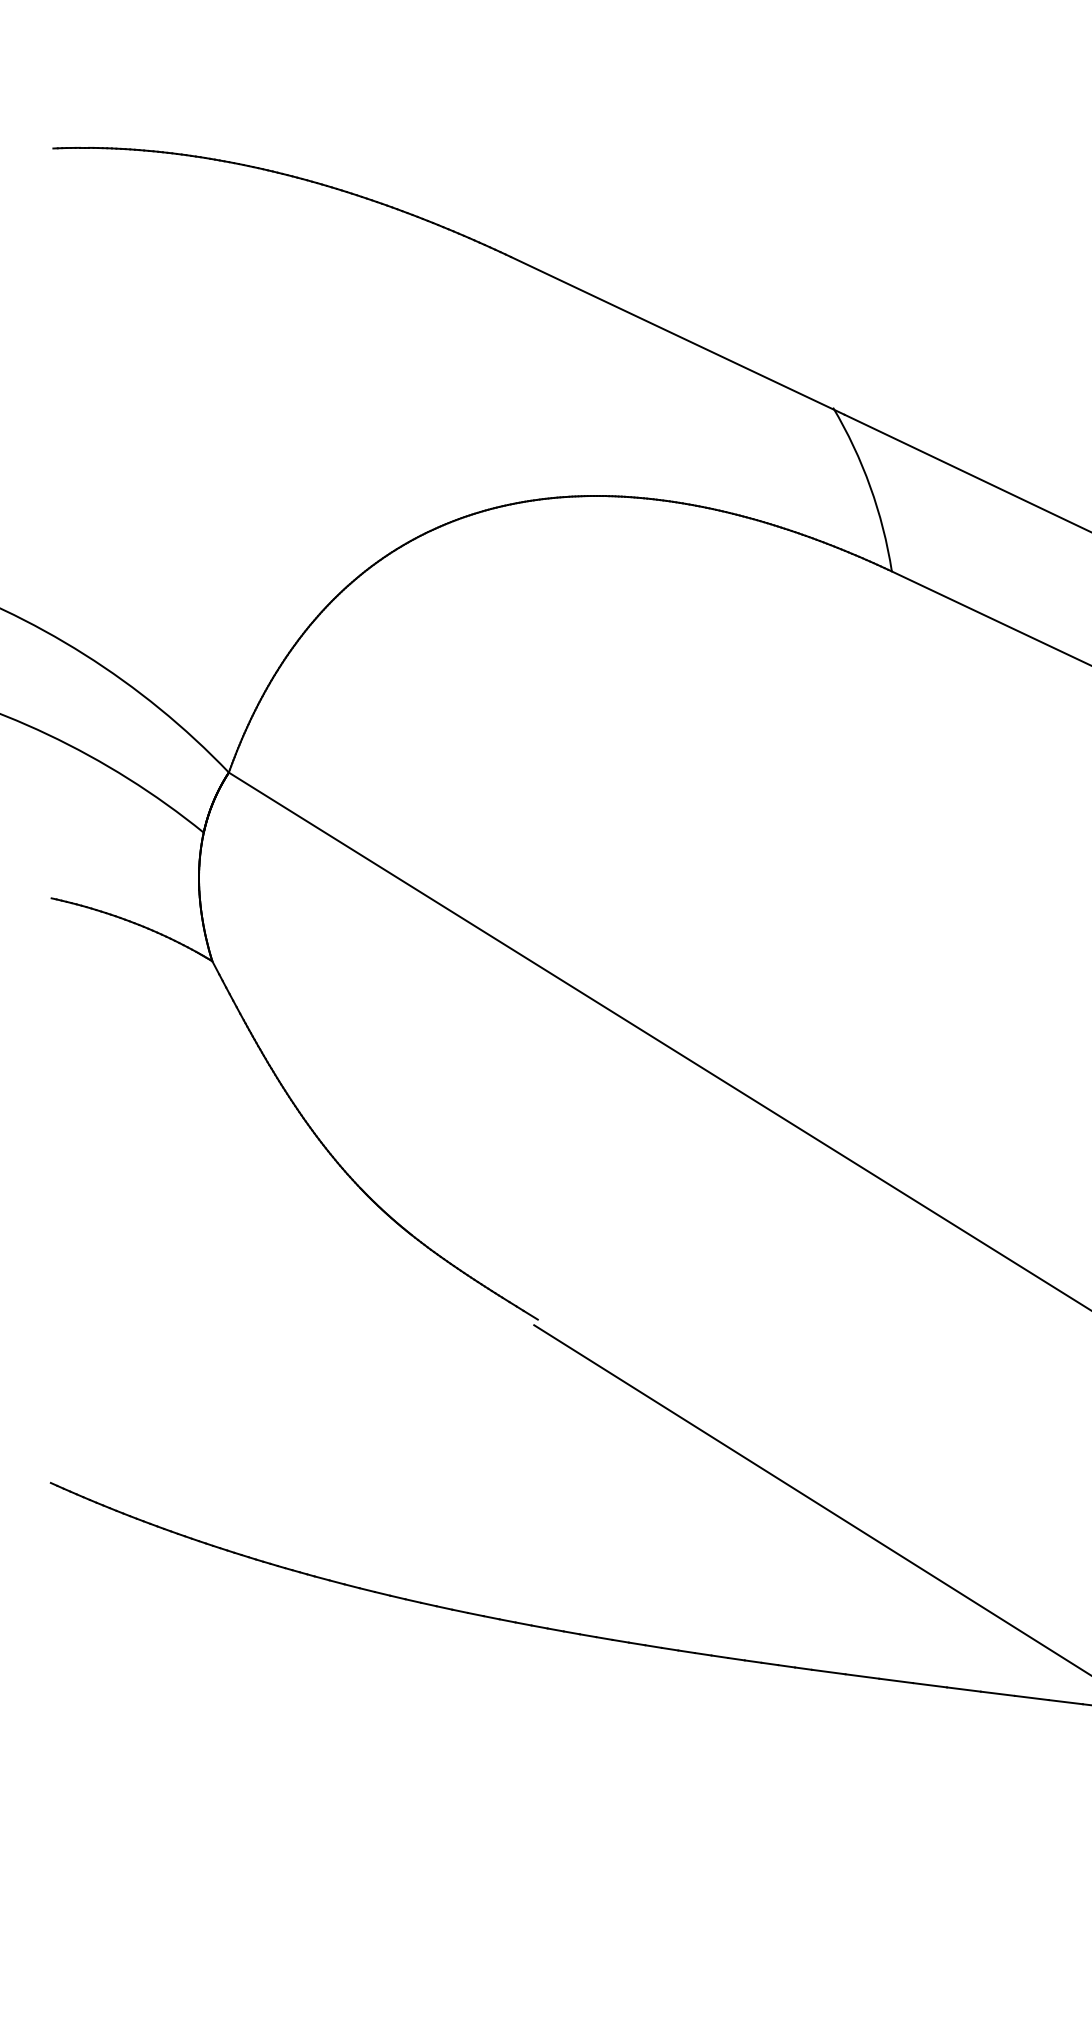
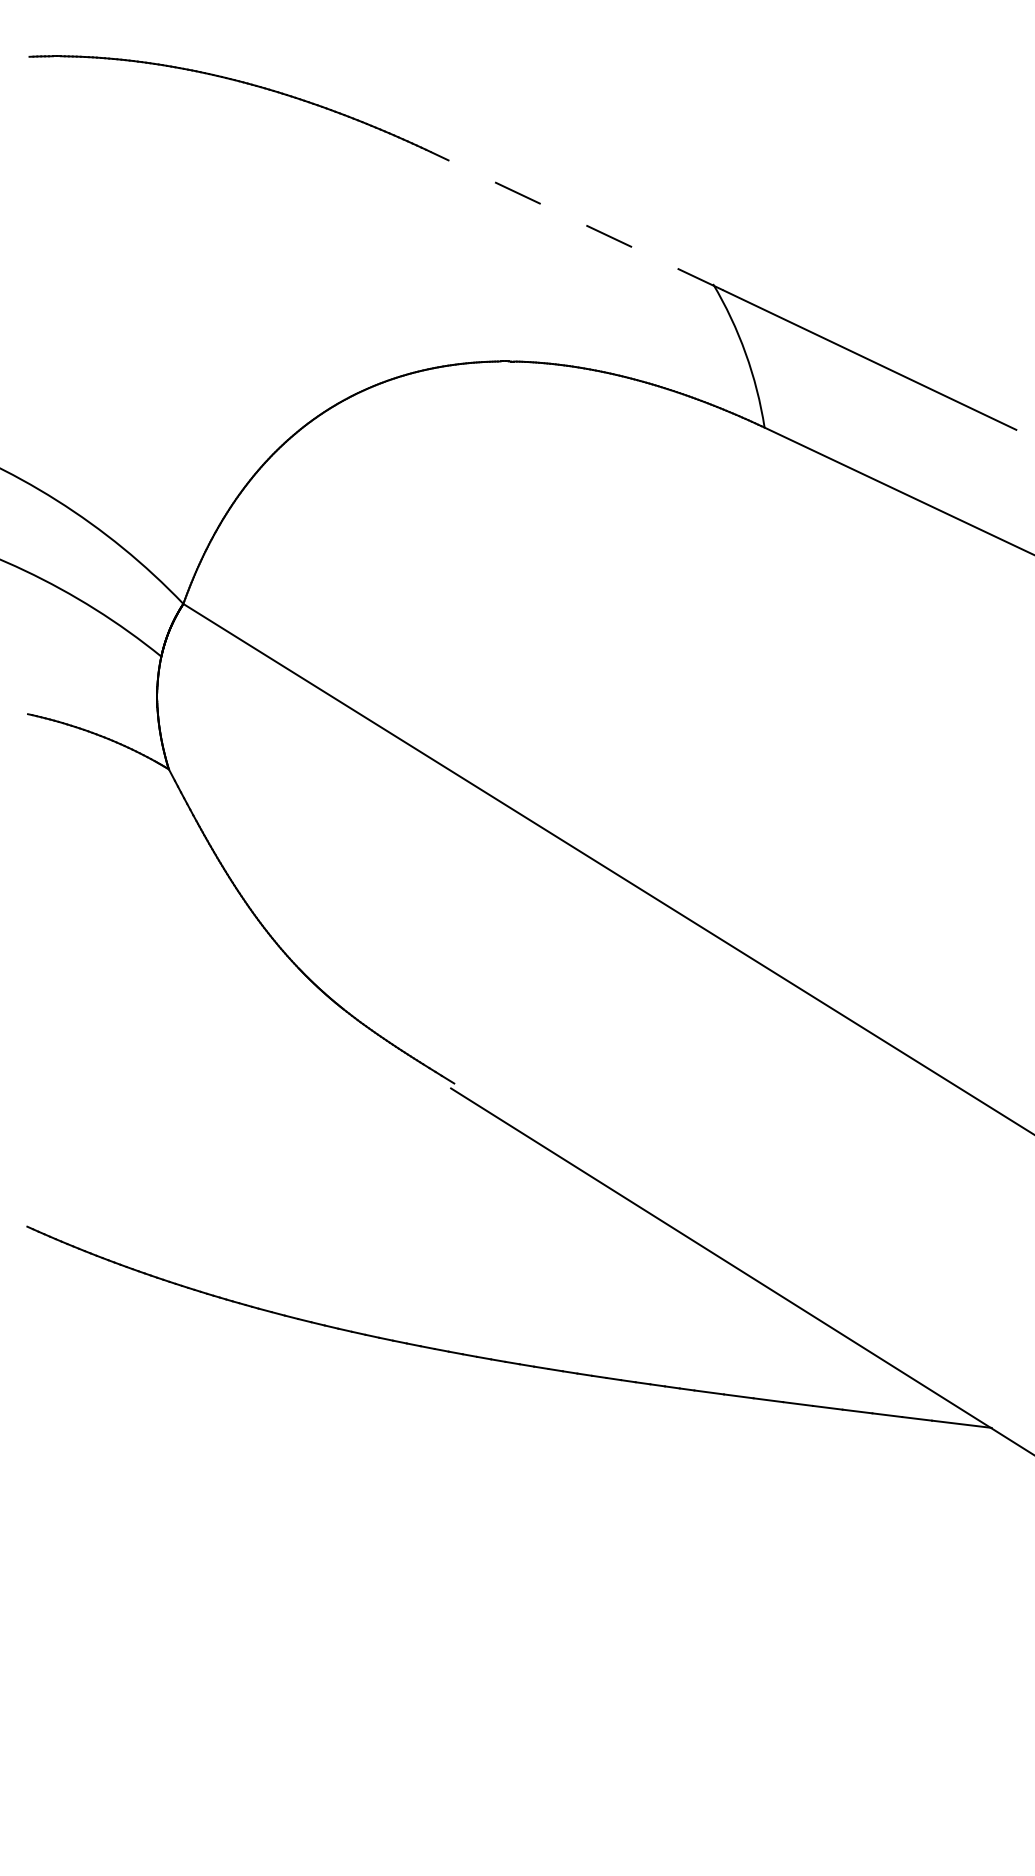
line: (677, 336) -> (576, 221), solid -> dashed

